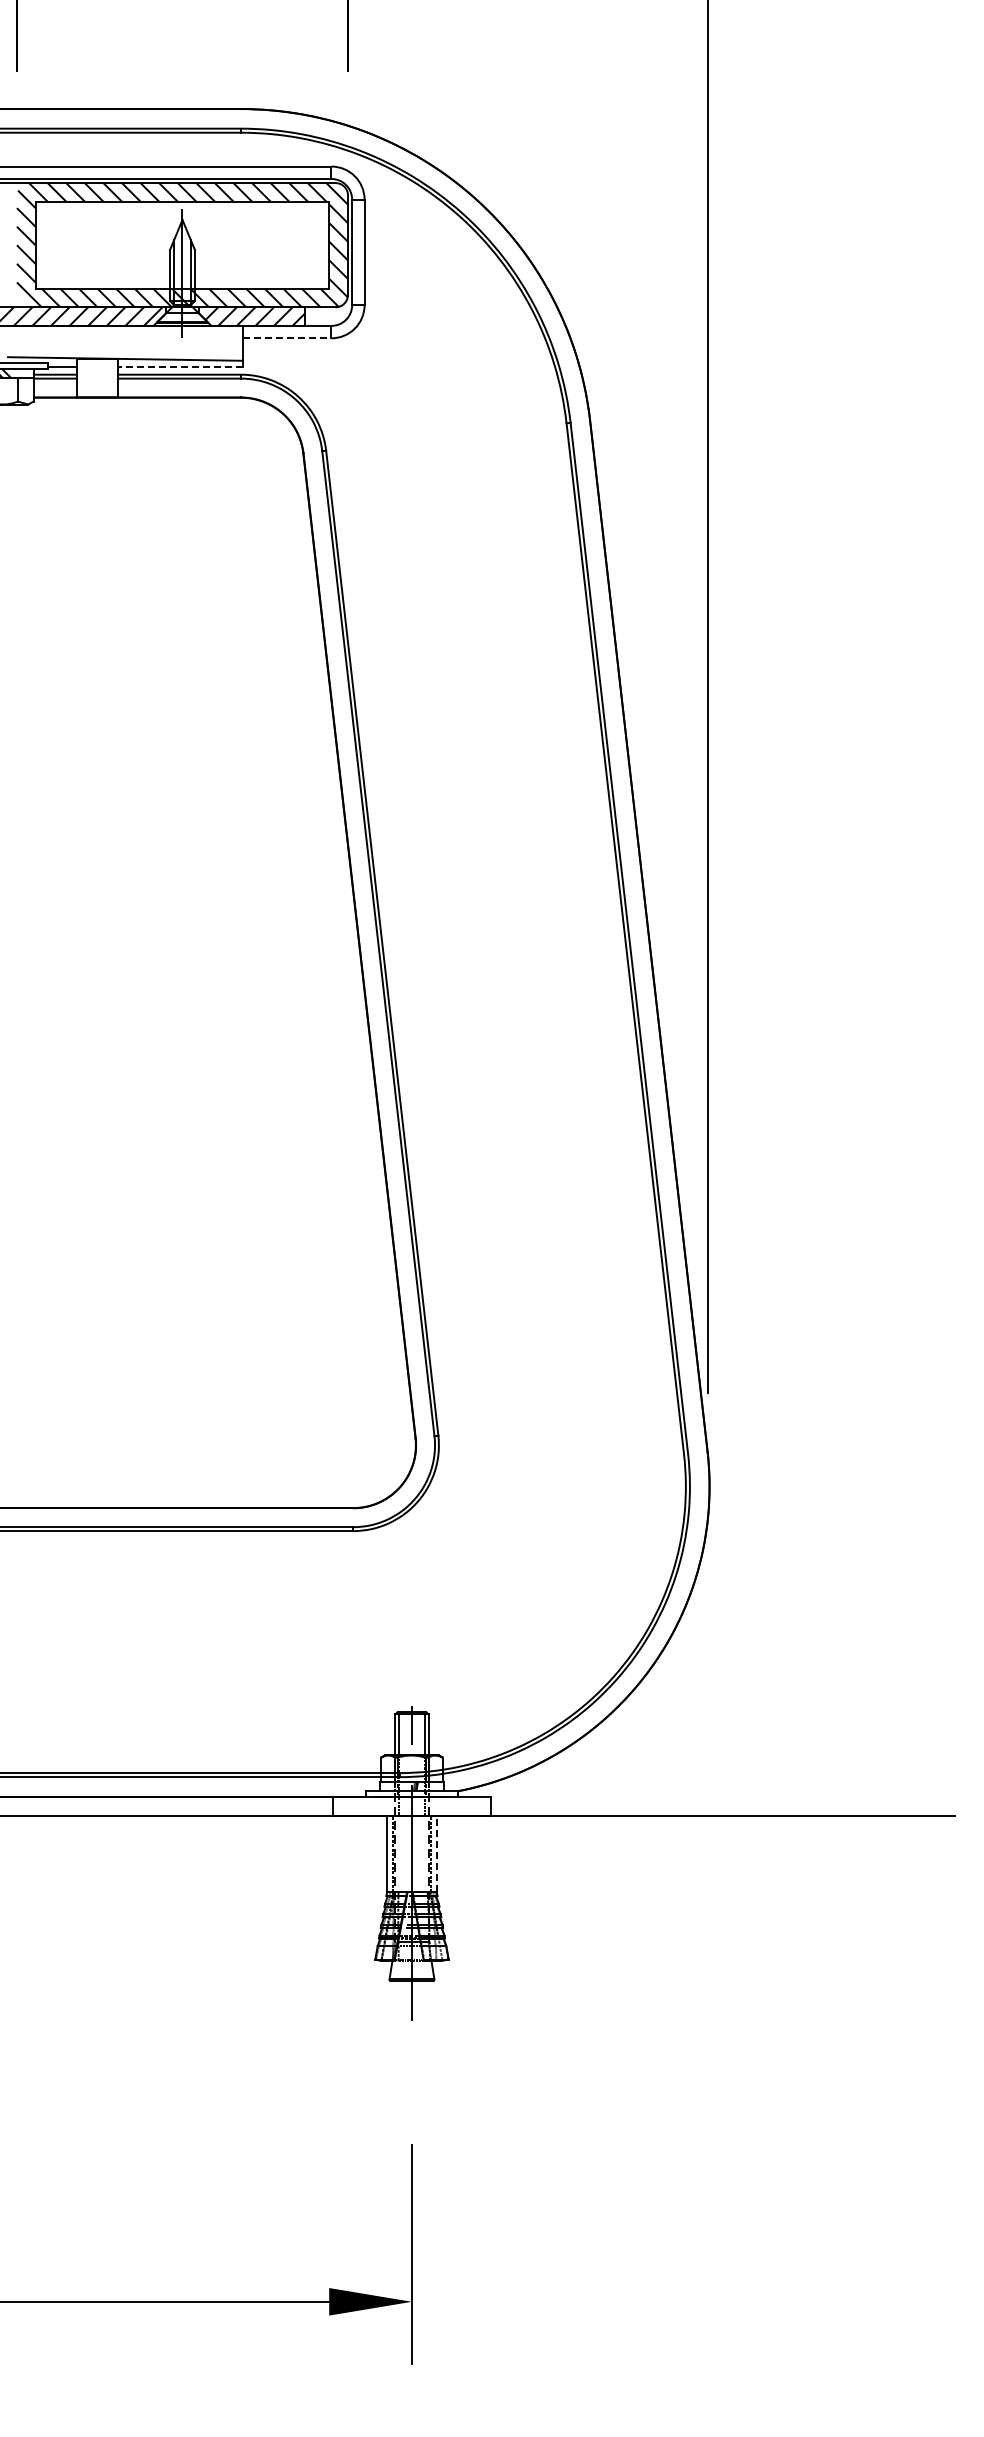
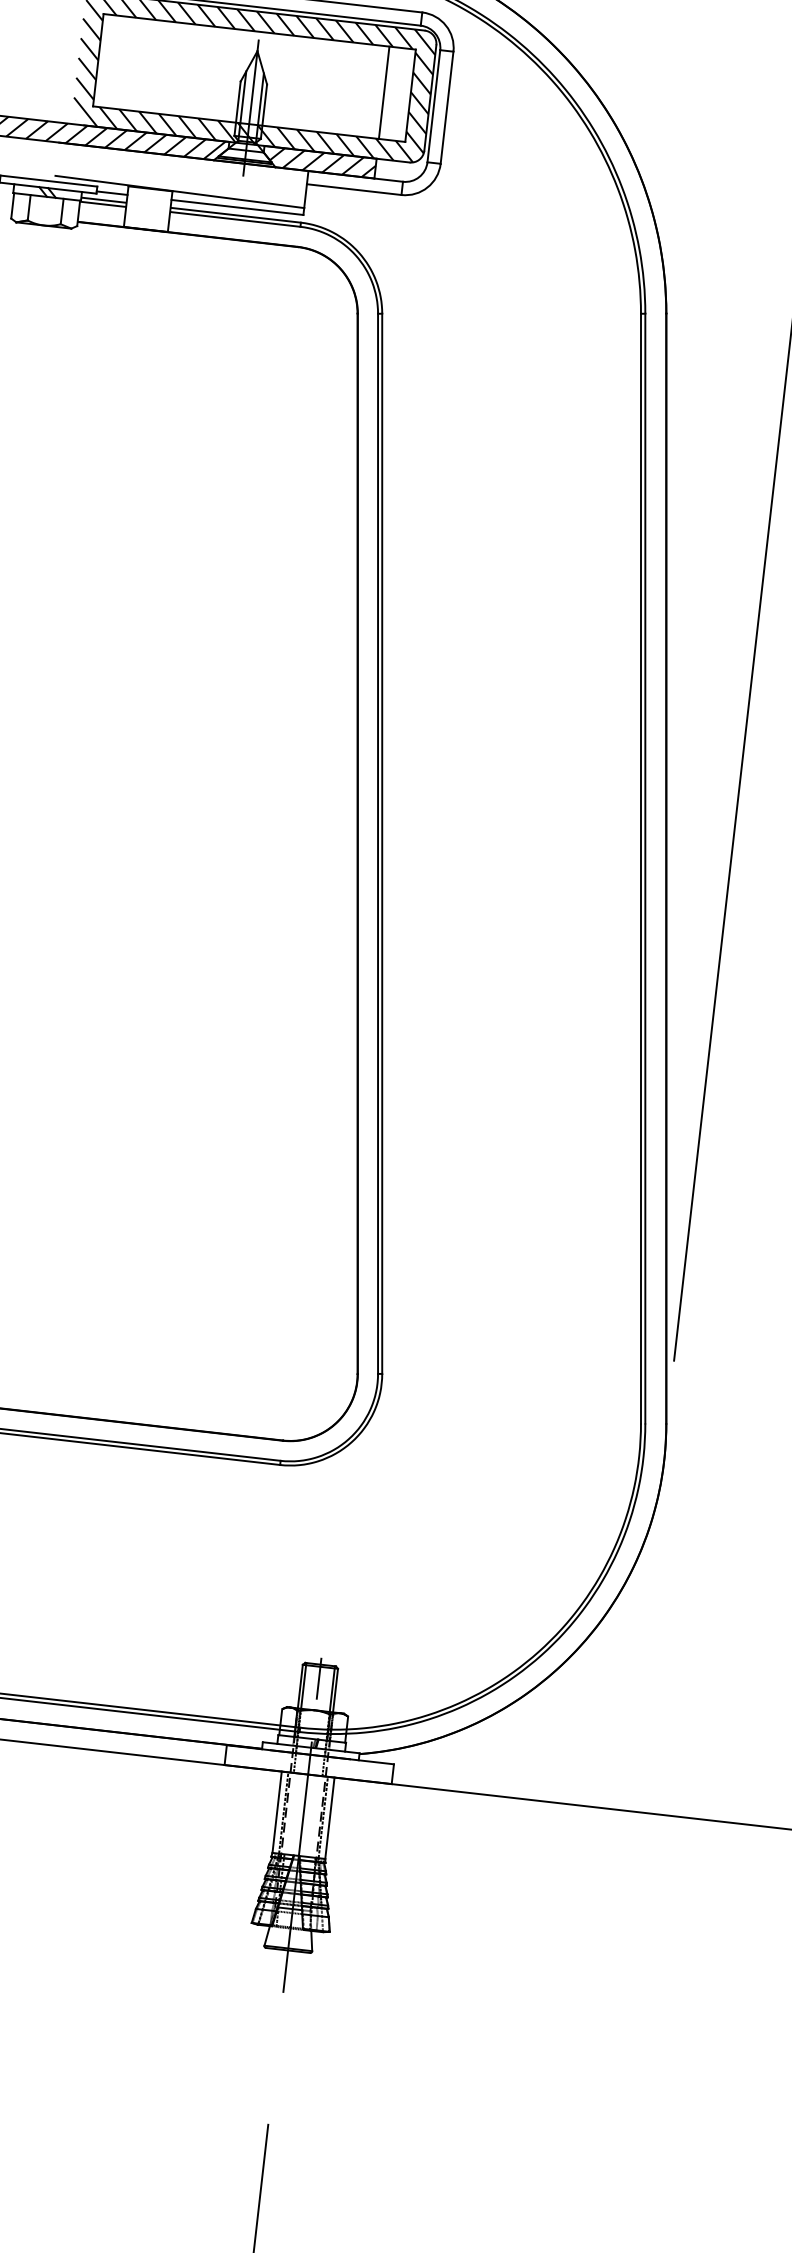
line: (304, 244) -> (384, 92), added
line: (287, 338) -> (354, 189), dashed -> solid
line: (179, 367) -> (236, 207), dashed -> solid
line: (436, 1853) -> (329, 1817), dashed -> solid

